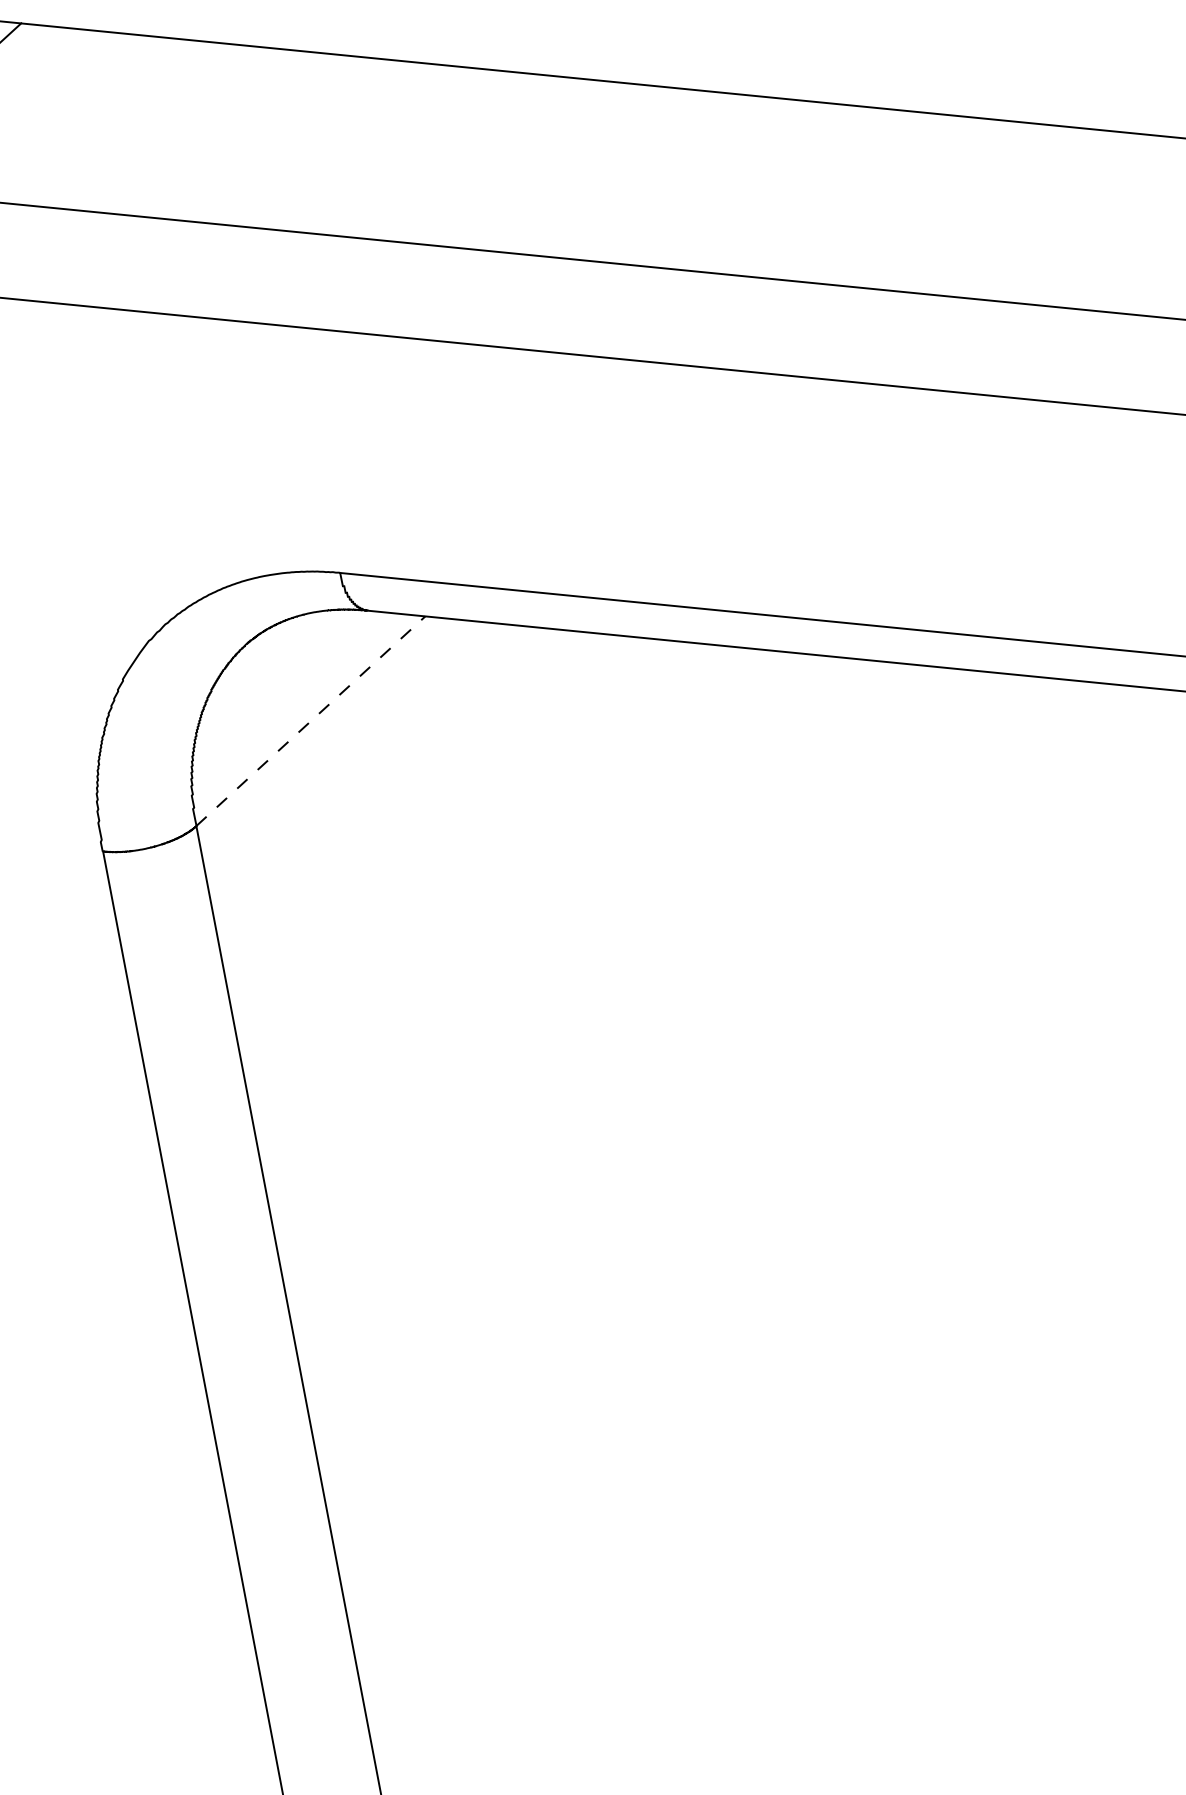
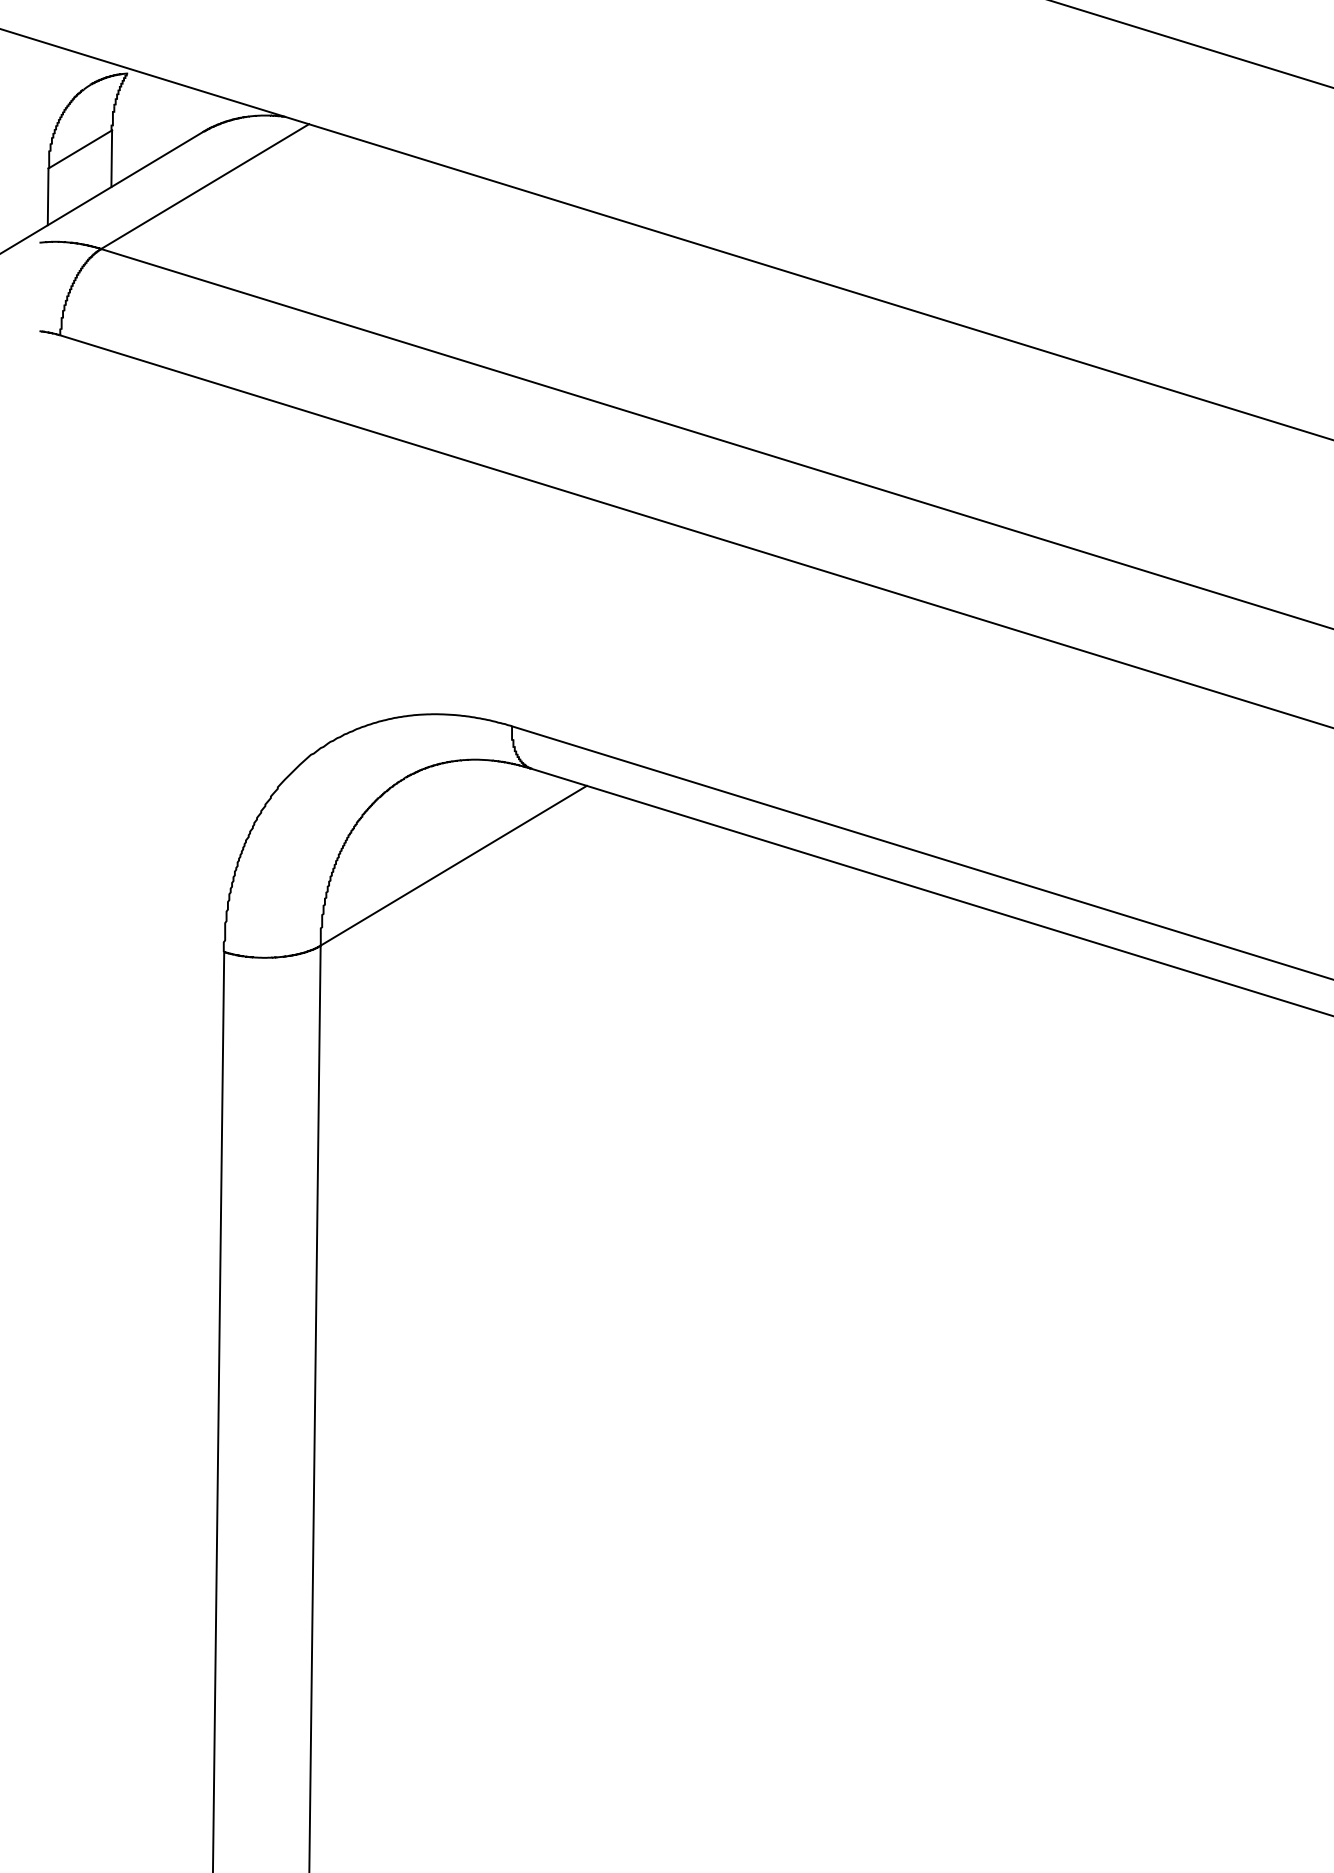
line: (311, 720) -> (454, 865), dashed -> solid

